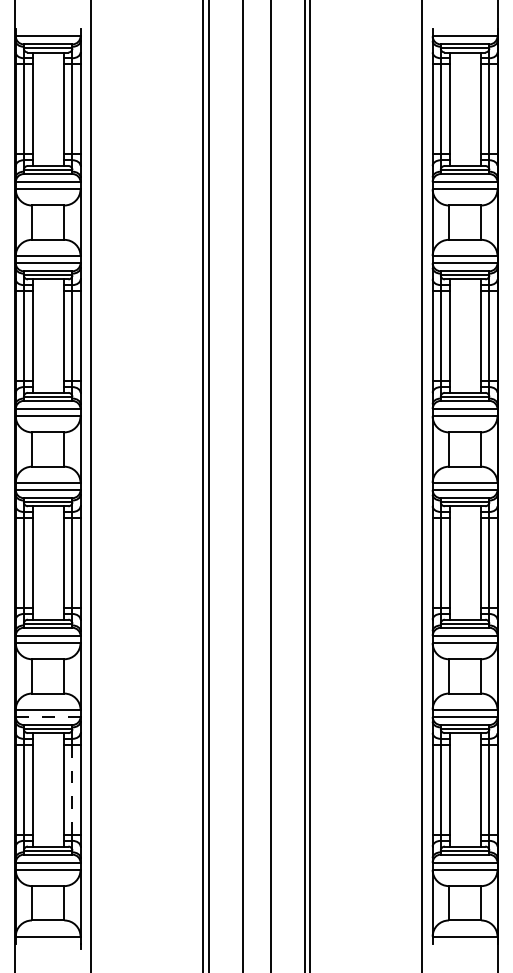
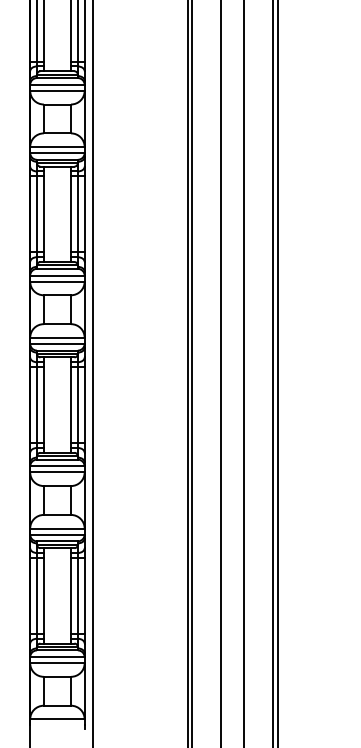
line: (48, 716) -> (57, 534), dashed -> solid
line: (72, 790) -> (77, 596), dashed -> solid

